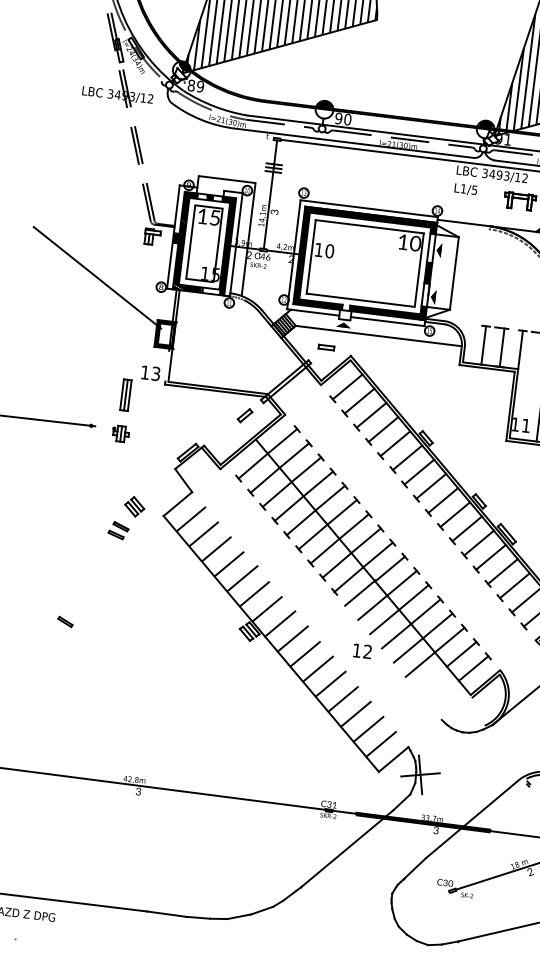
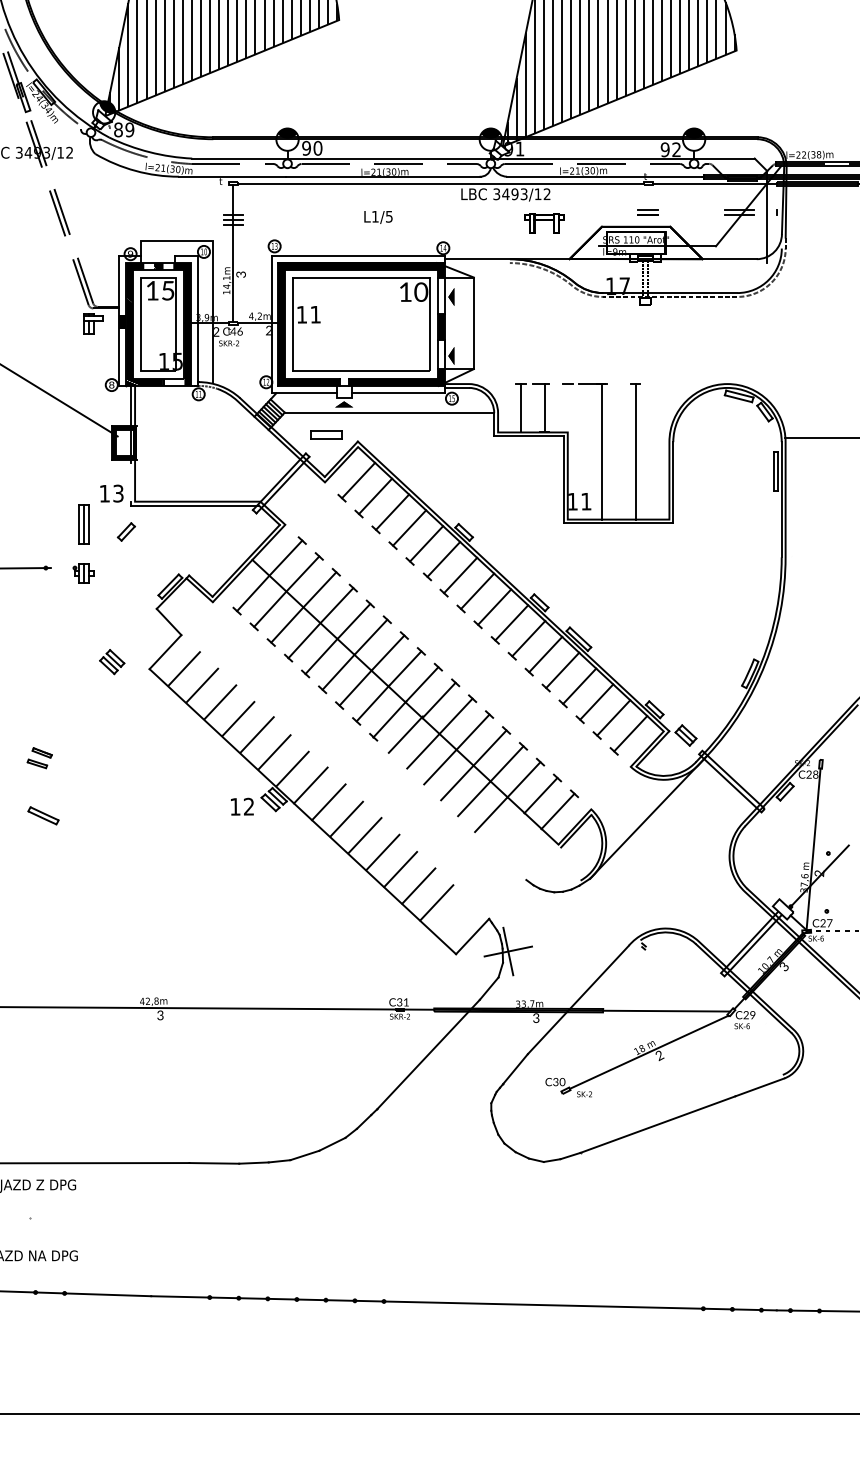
text: (465, 189) -> (378, 217), moved
text: (329, 251) -> (315, 314), 10 -> 11
part: (326, 347) -> (326, 434), size x1.6
line: (520, 350) -> (567, 408), removed
part: (244, 415) -> (125, 531), moved
part: (118, 530) -> (39, 758), moved
part: (65, 621) -> (43, 815), size x1.6
text: (362, 651) -> (242, 806), moved
line: (380, 744) -> (454, 919), removed

